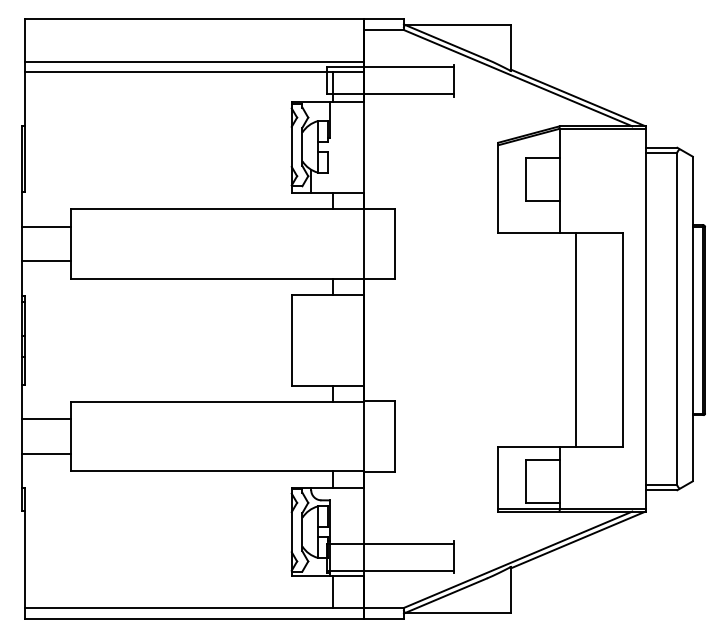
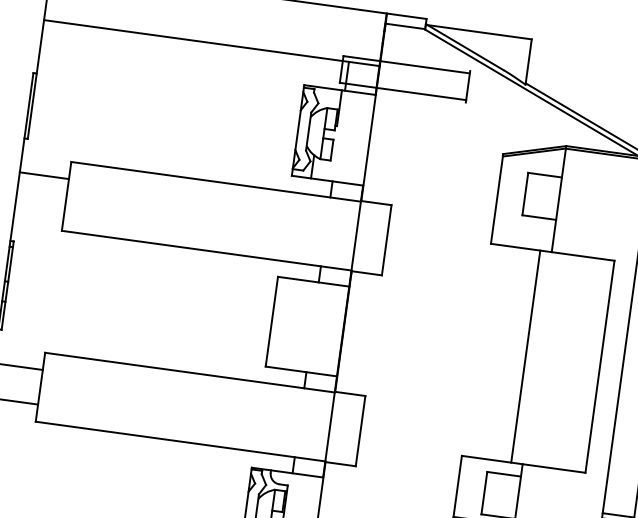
line: (194, 62) -> (213, 33), removed
line: (46, 261) -> (39, 210), removed
line: (576, 340) -> (526, 356), moved

